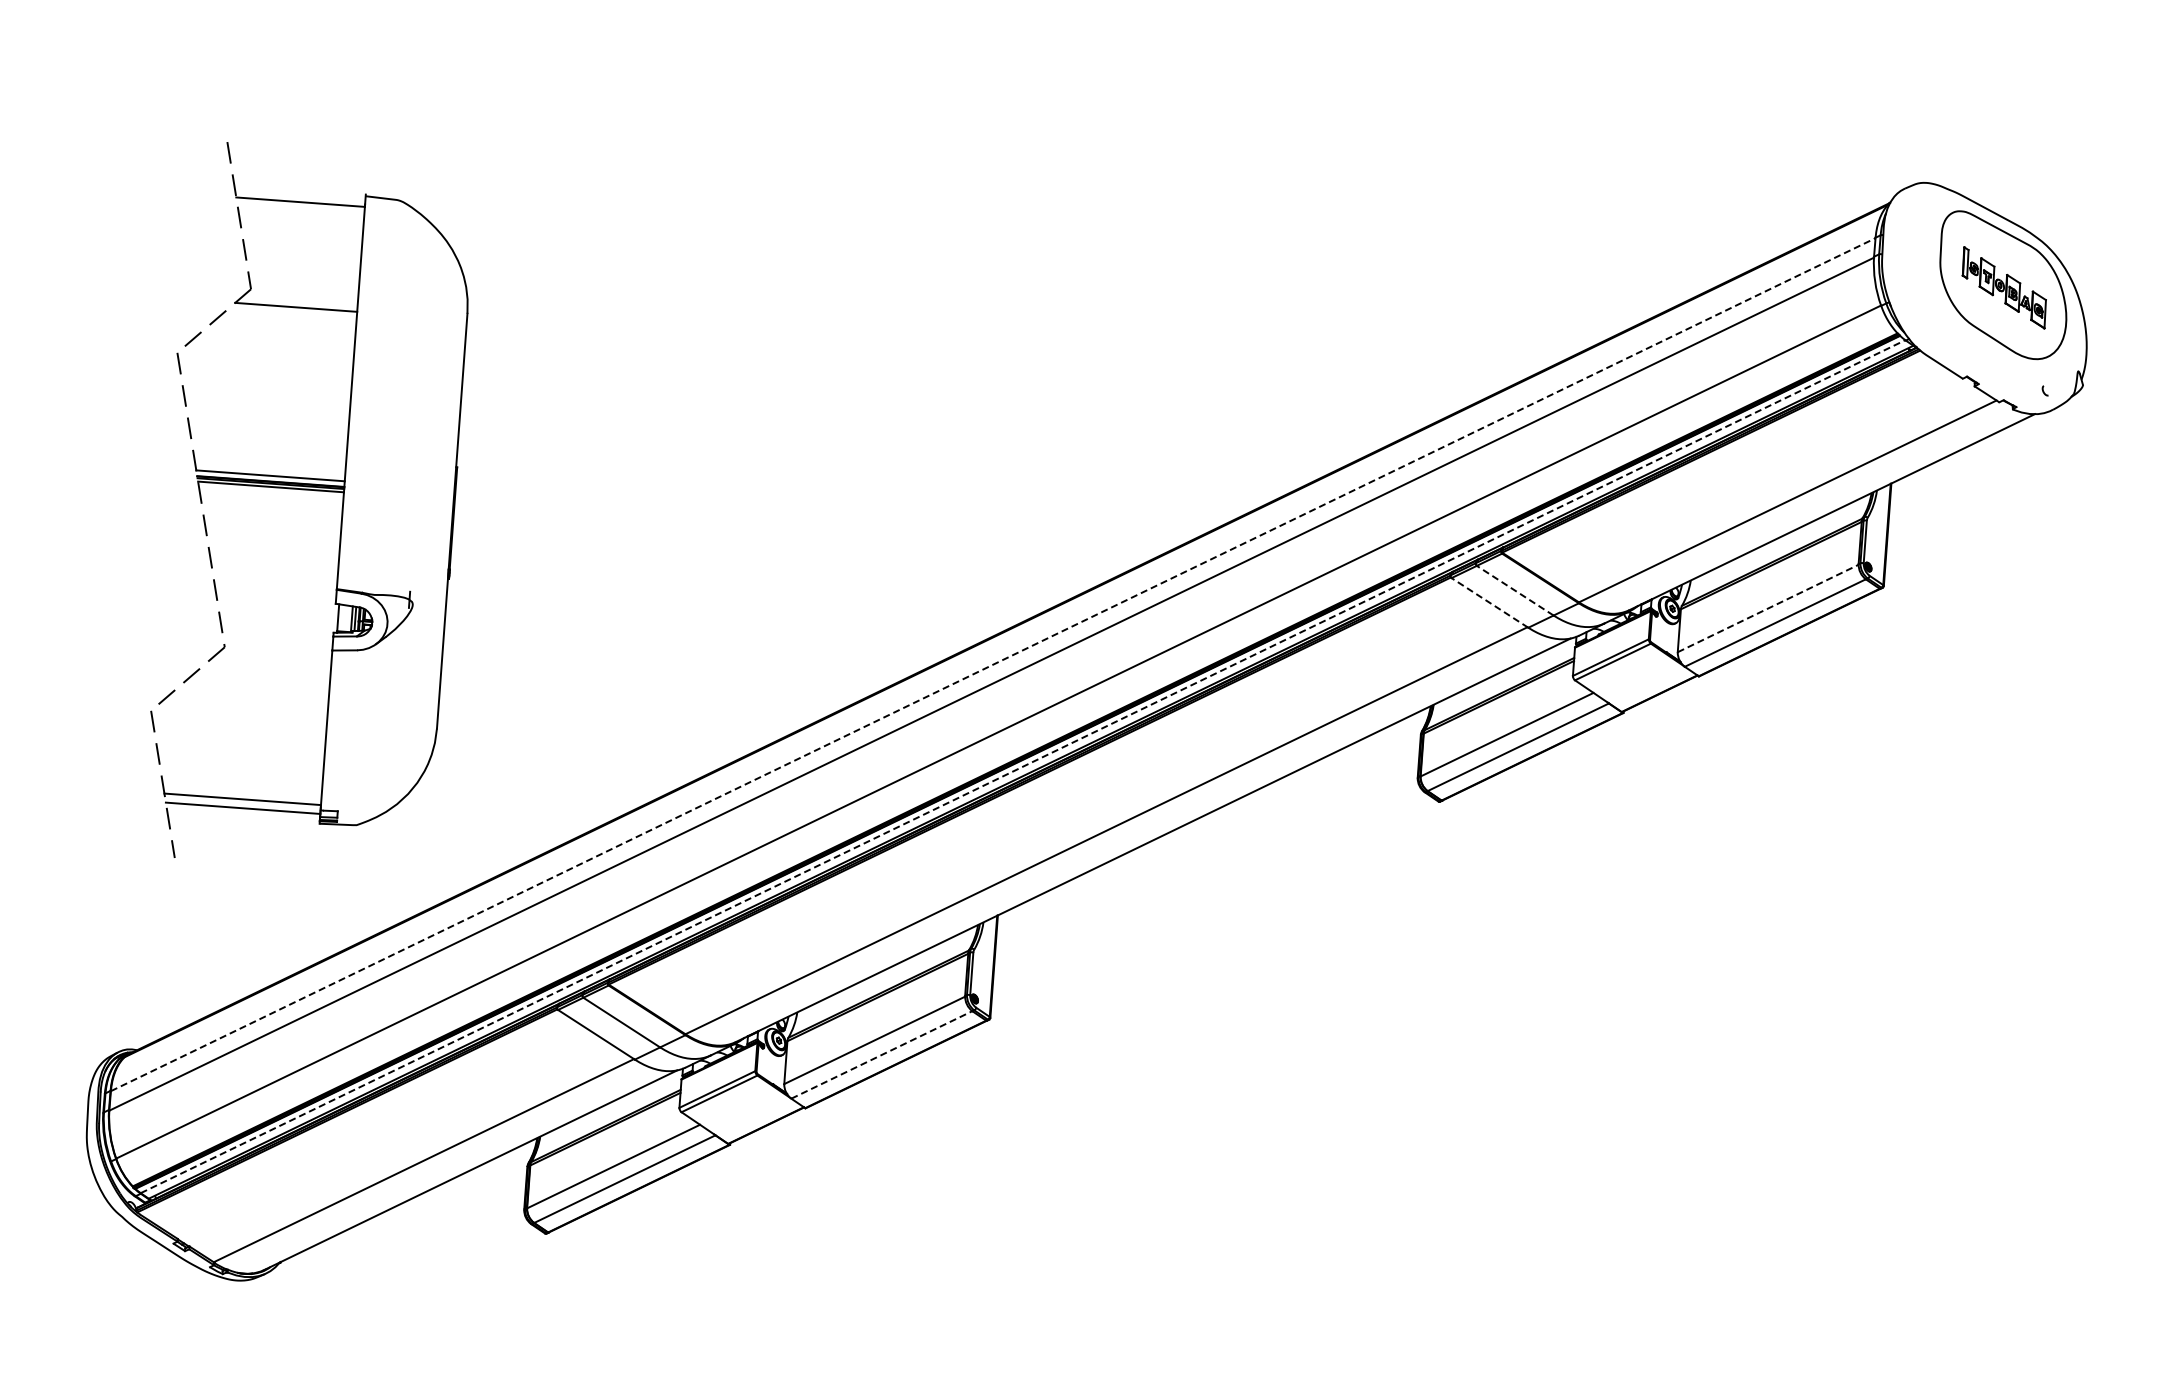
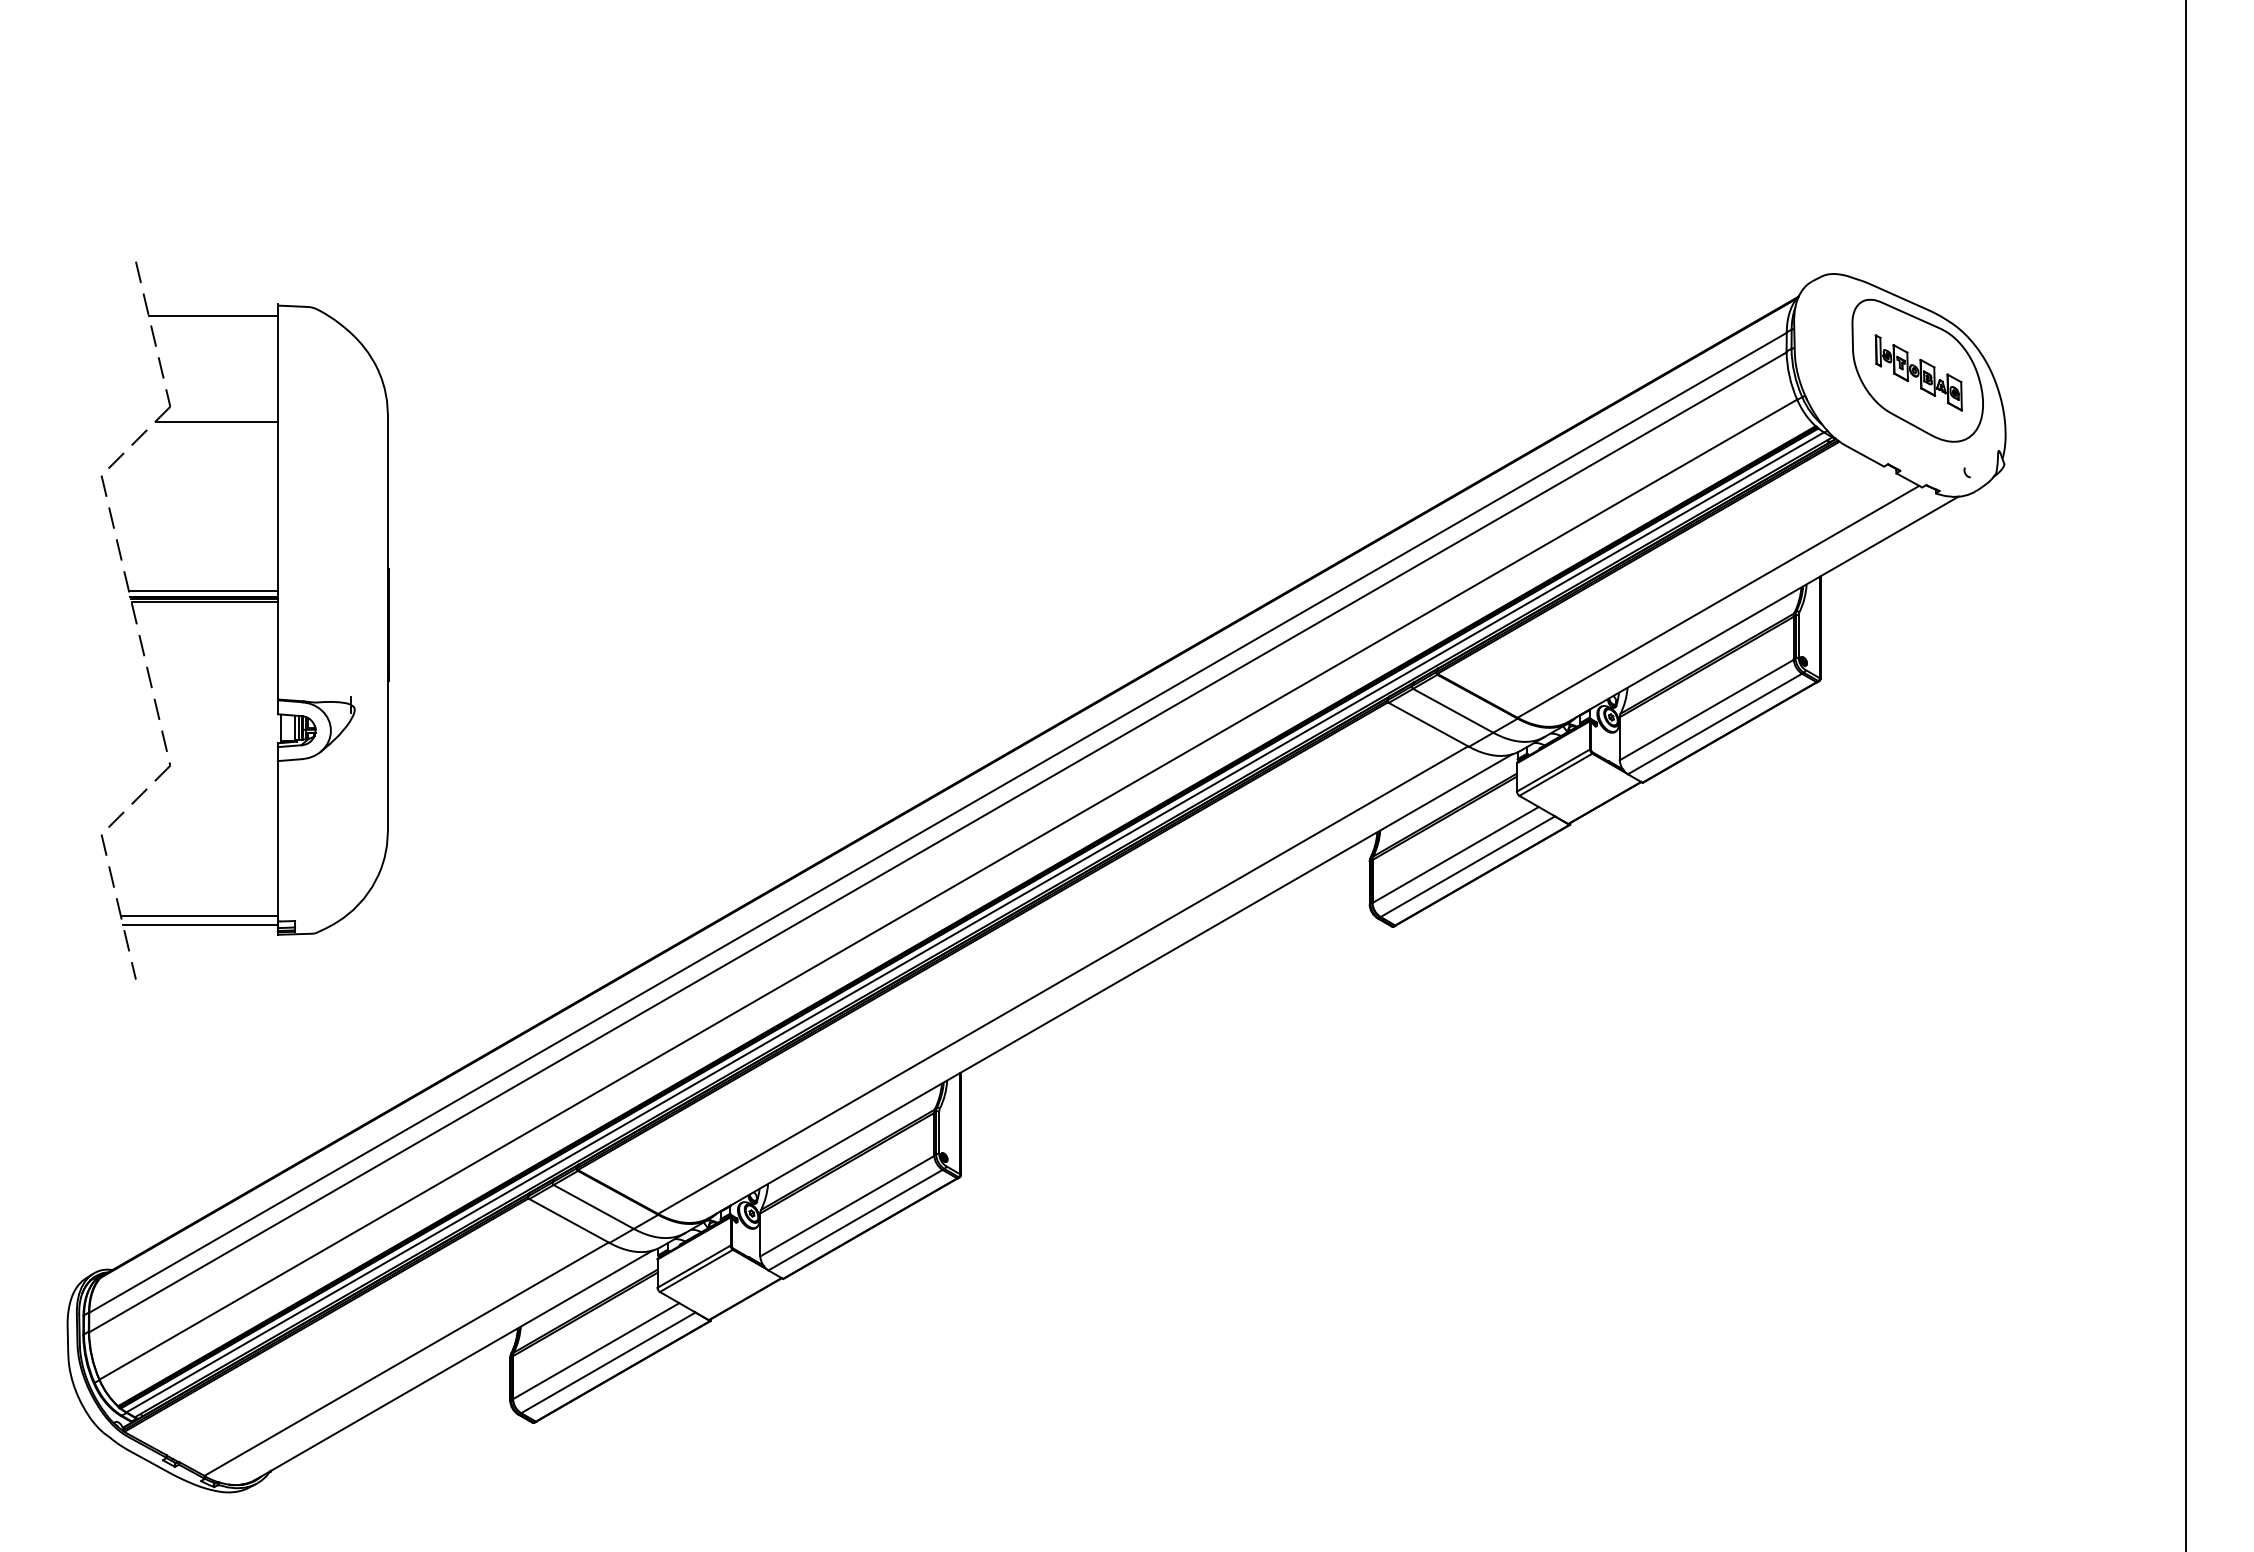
part: (310, 489) -> (244, 602), moved
line: (1515, 590) -> (1453, 710), dashed -> solid
line: (1489, 602) -> (1428, 724), dashed -> solid
line: (1768, 608) -> (1707, 709), dashed -> solid
line: (993, 664) -> (938, 822), dashed -> solid
line: (1023, 766) -> (975, 922), dashed -> solid
line: (881, 1055) -> (855, 1220), dashed -> solid

